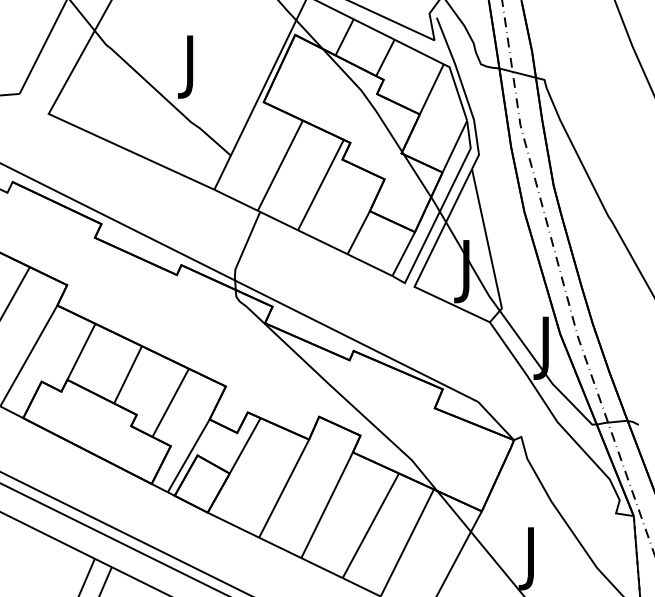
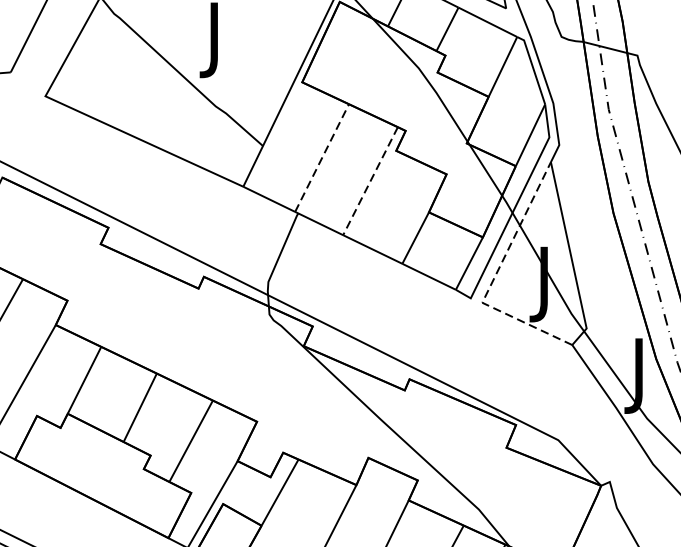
line: (280, 165) -> (322, 157), solid -> dashed
line: (320, 185) -> (370, 181), solid -> dashed
line: (425, 265) -> (495, 277), solid -> dashed

